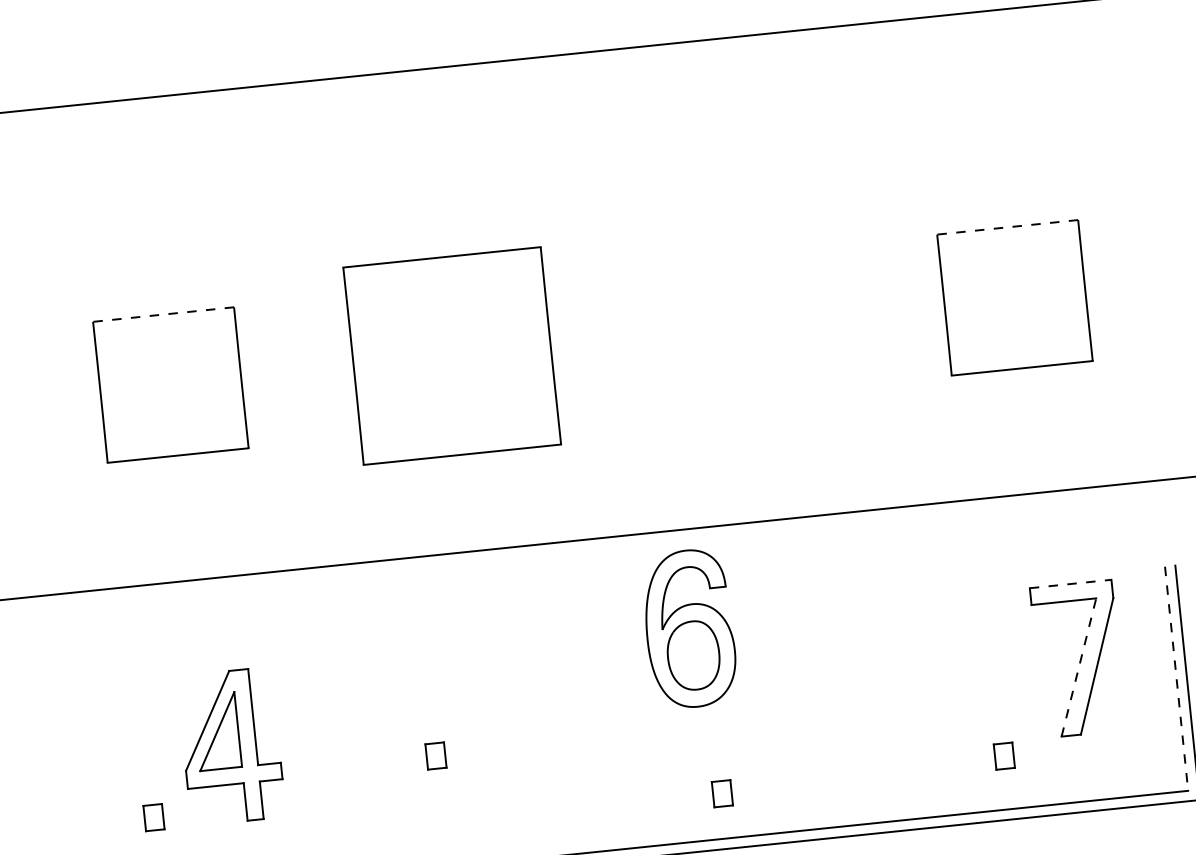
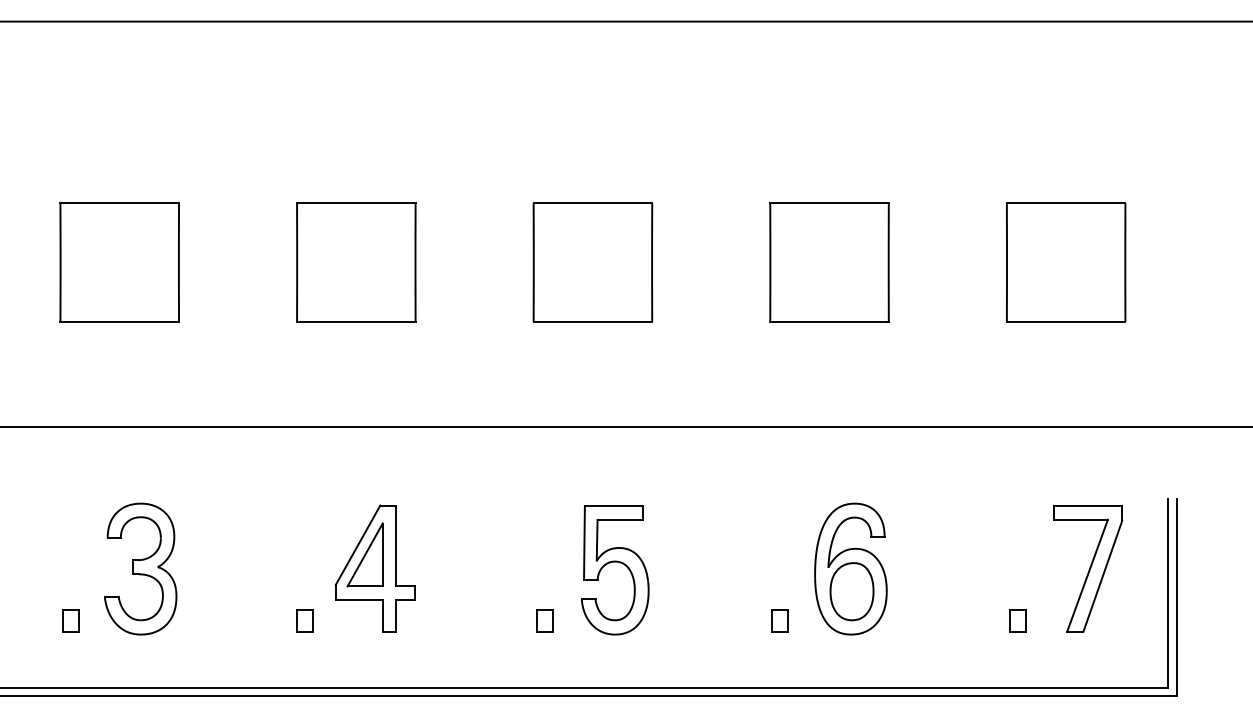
line: (1006, 227) -> (1065, 203), dashed -> solid
line: (162, 314) -> (355, 203), dashed -> solid
part: (733, 326) -> (829, 262), added
part: (451, 355) -> (592, 262), size x0.71
line: (1071, 583) -> (1088, 505), dashed -> solid
part: (688, 628) -> (850, 568), moved
line: (1078, 667) -> (1087, 575), dashed -> solid
line: (1176, 678) -> (1167, 593), dashed -> solid
part: (515, 709) -> (615, 562), added
part: (435, 755) -> (544, 620), moved
part: (1003, 755) -> (1017, 620), moved
part: (721, 793) -> (779, 620), moved

